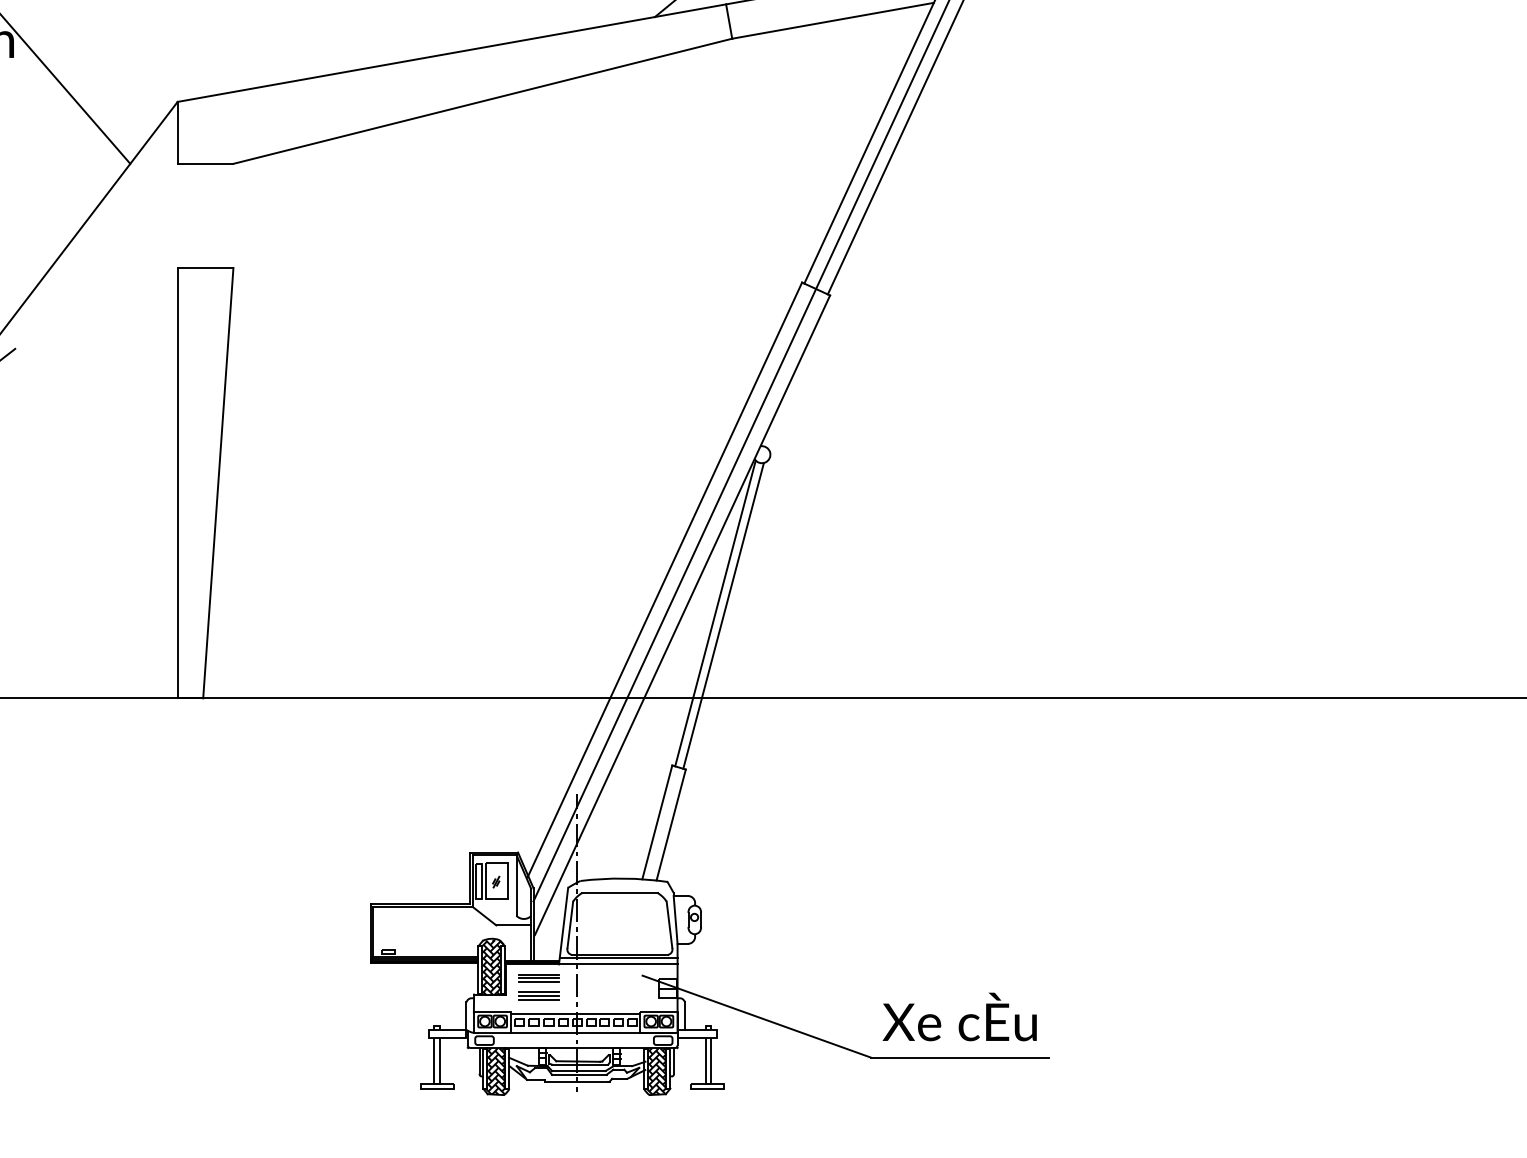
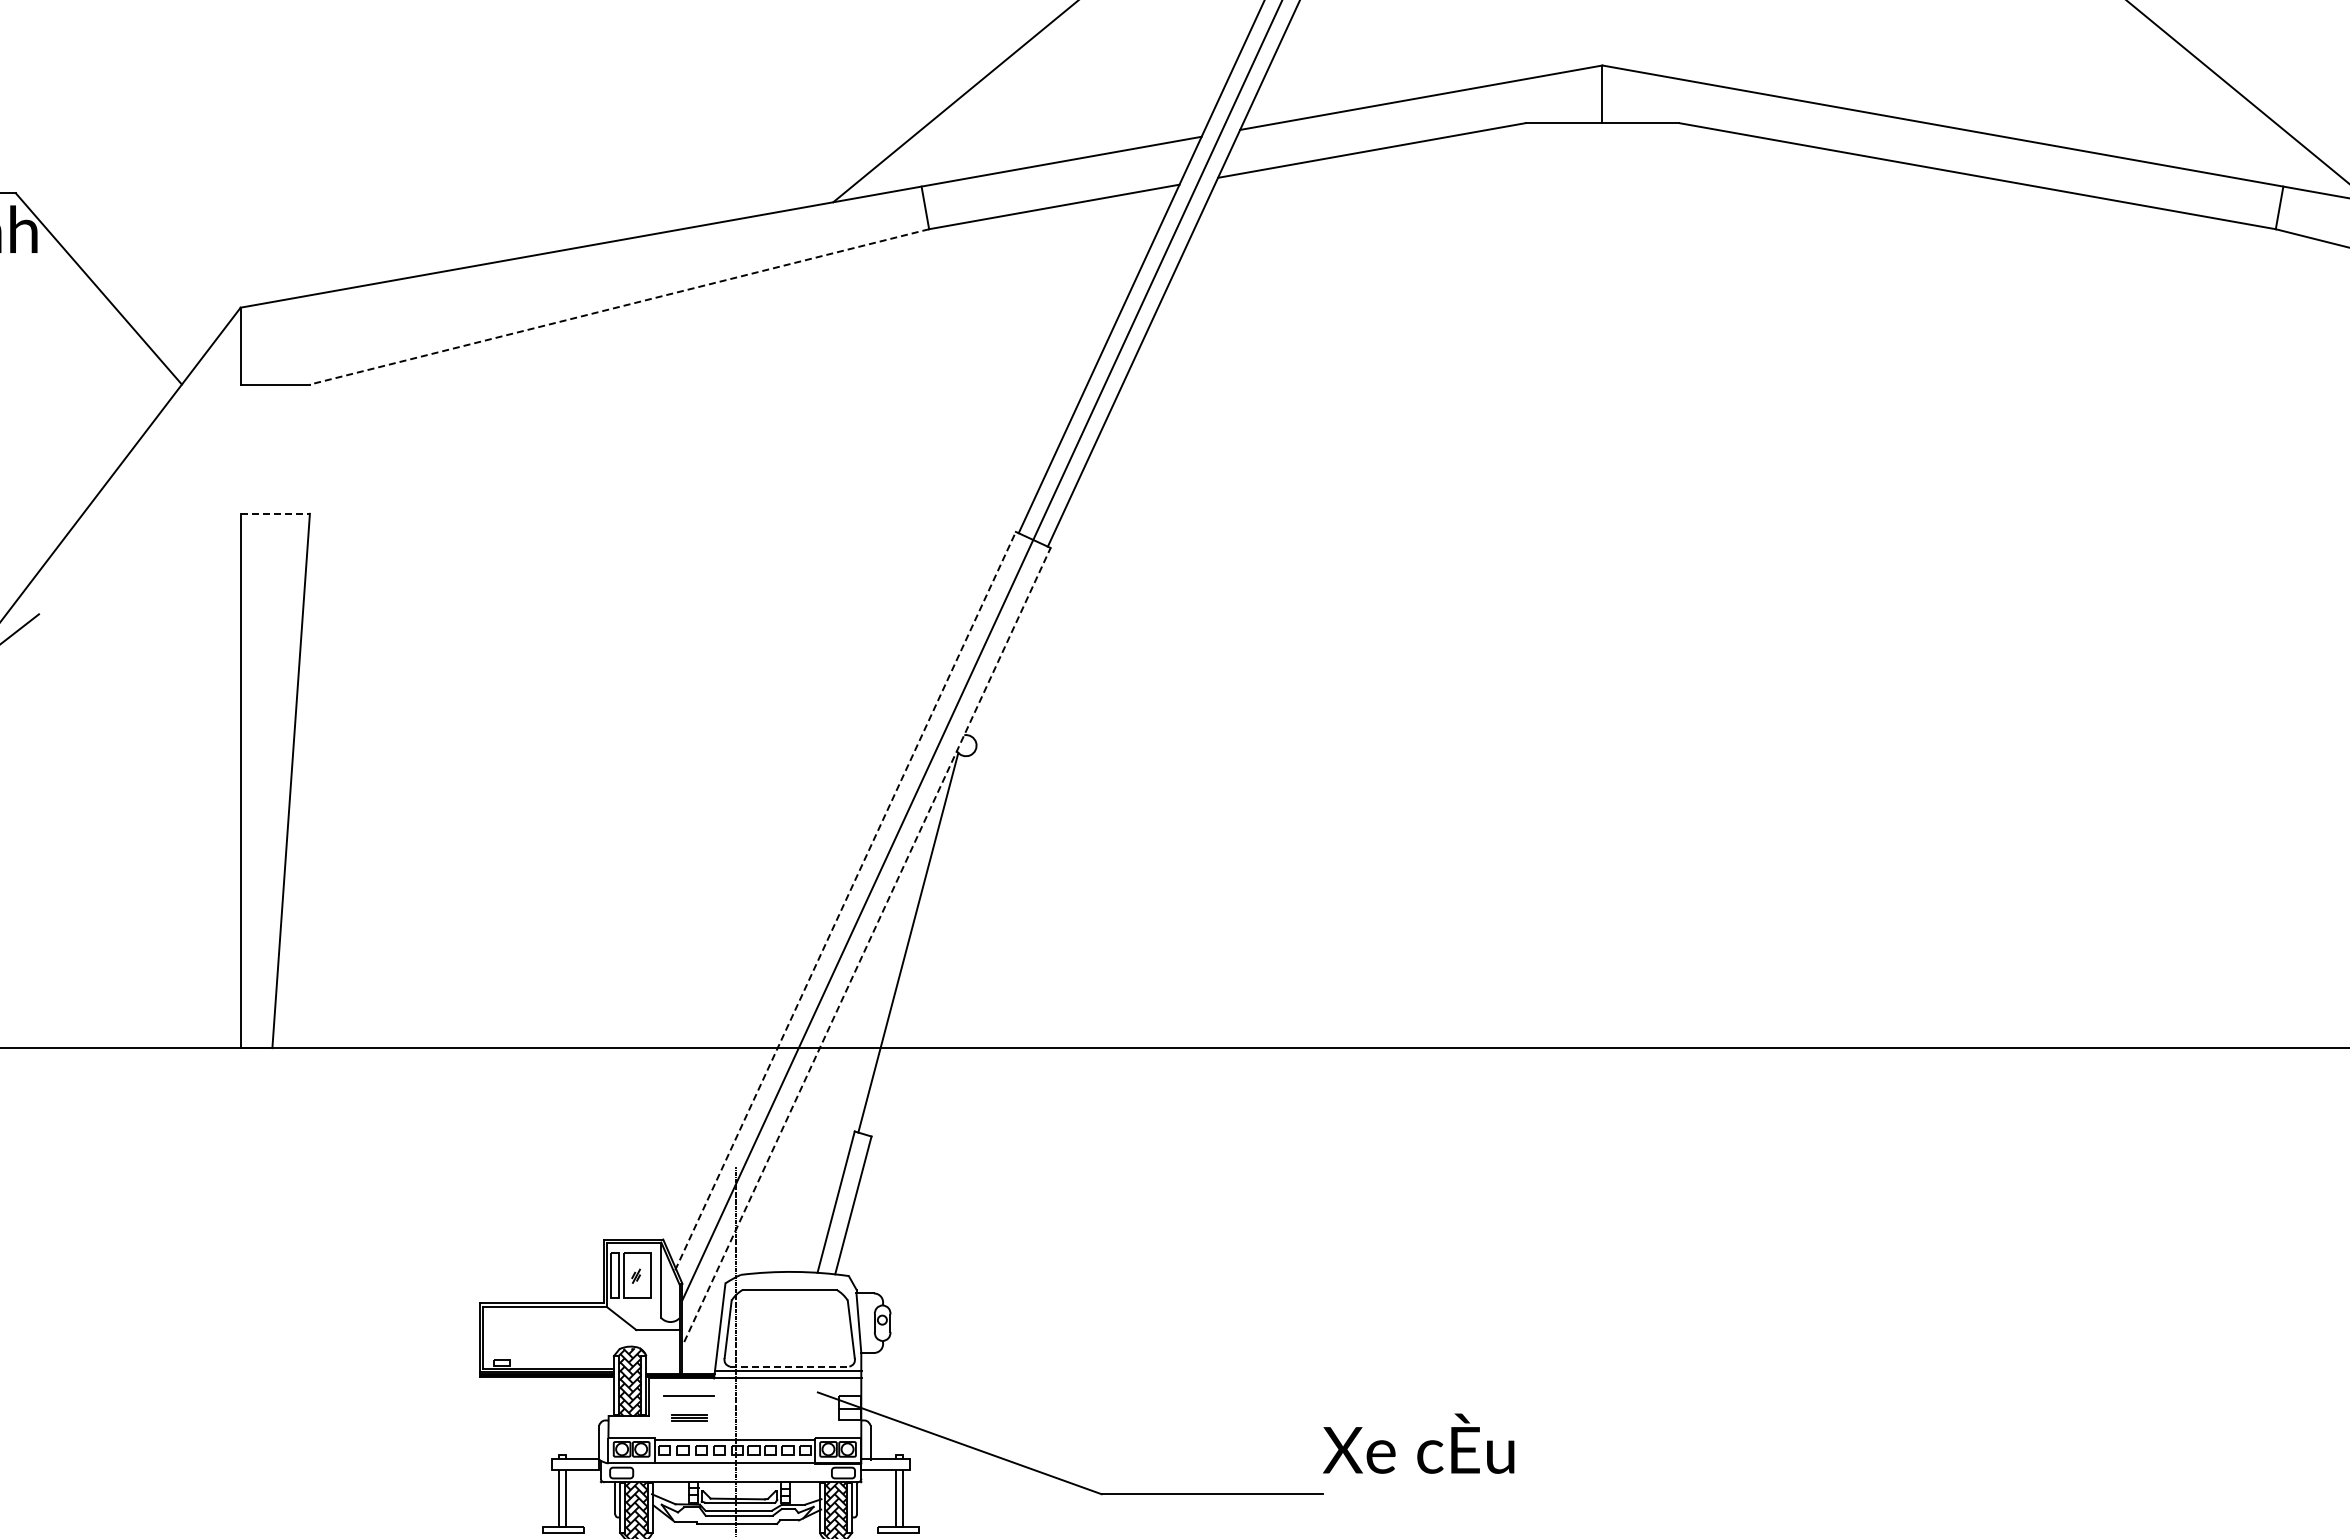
line: (482, 101) -> (619, 307), solid -> dashed
line: (205, 267) -> (275, 513), solid -> dashed
line: (664, 580) -> (845, 901), solid -> dashed
line: (682, 614) -> (867, 944), solid -> dashed
line: (723, 615) -> (918, 945), removed
line: (619, 954) -> (789, 1366), solid -> dashed
line: (539, 974) -> (689, 1391), removed
line: (539, 982) -> (689, 1400), removed
part: (538, 995) -> (688, 1417), size x0.7
text: (959, 1016) -> (1418, 1443), moved

